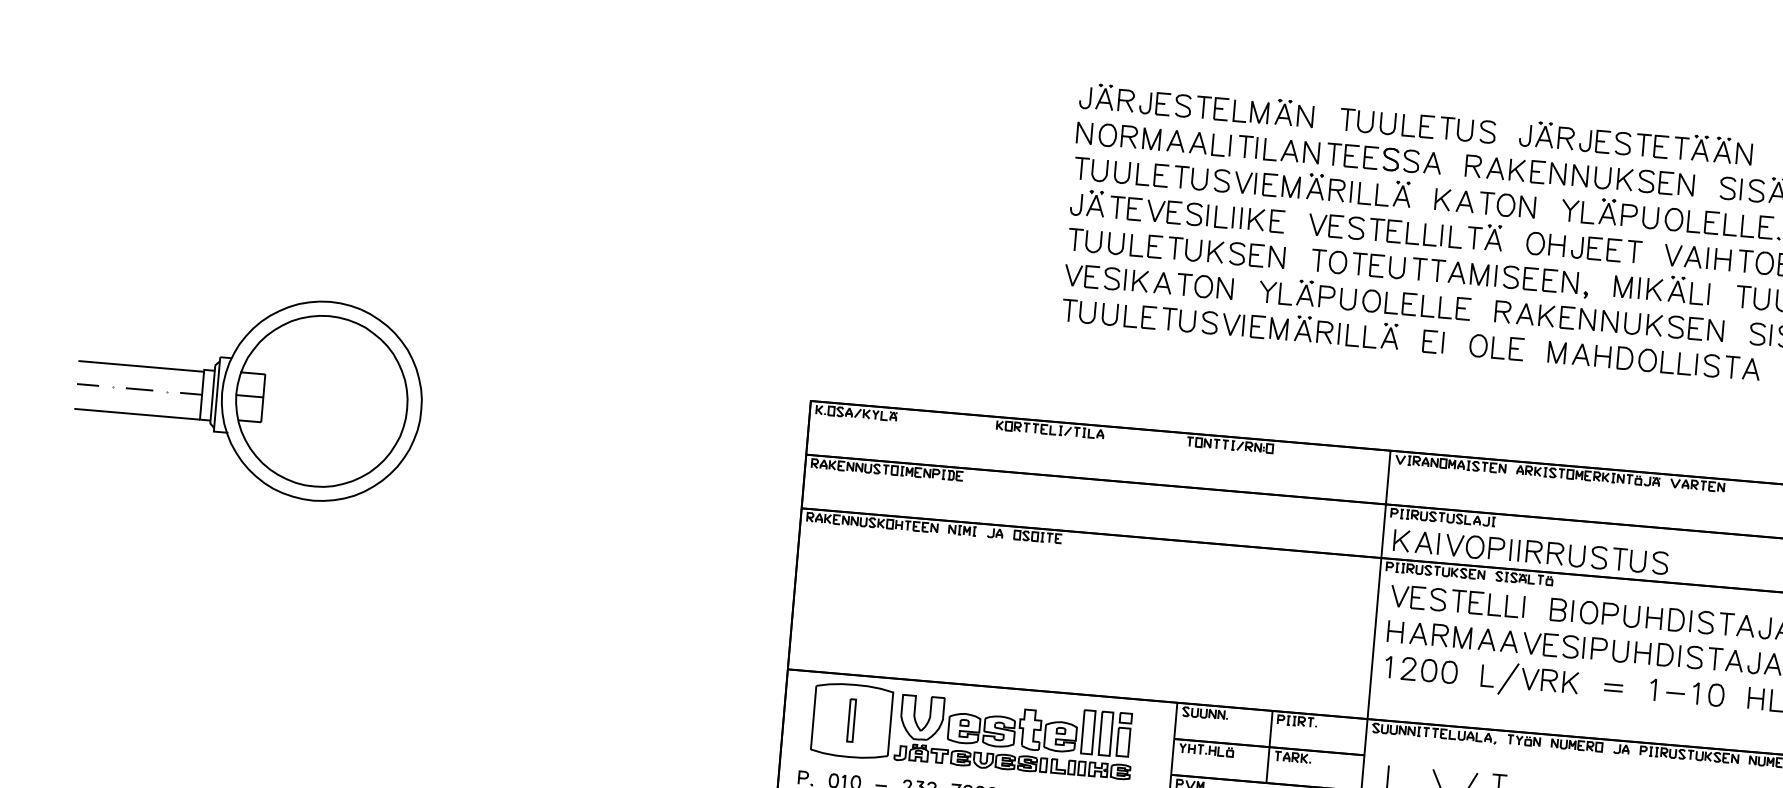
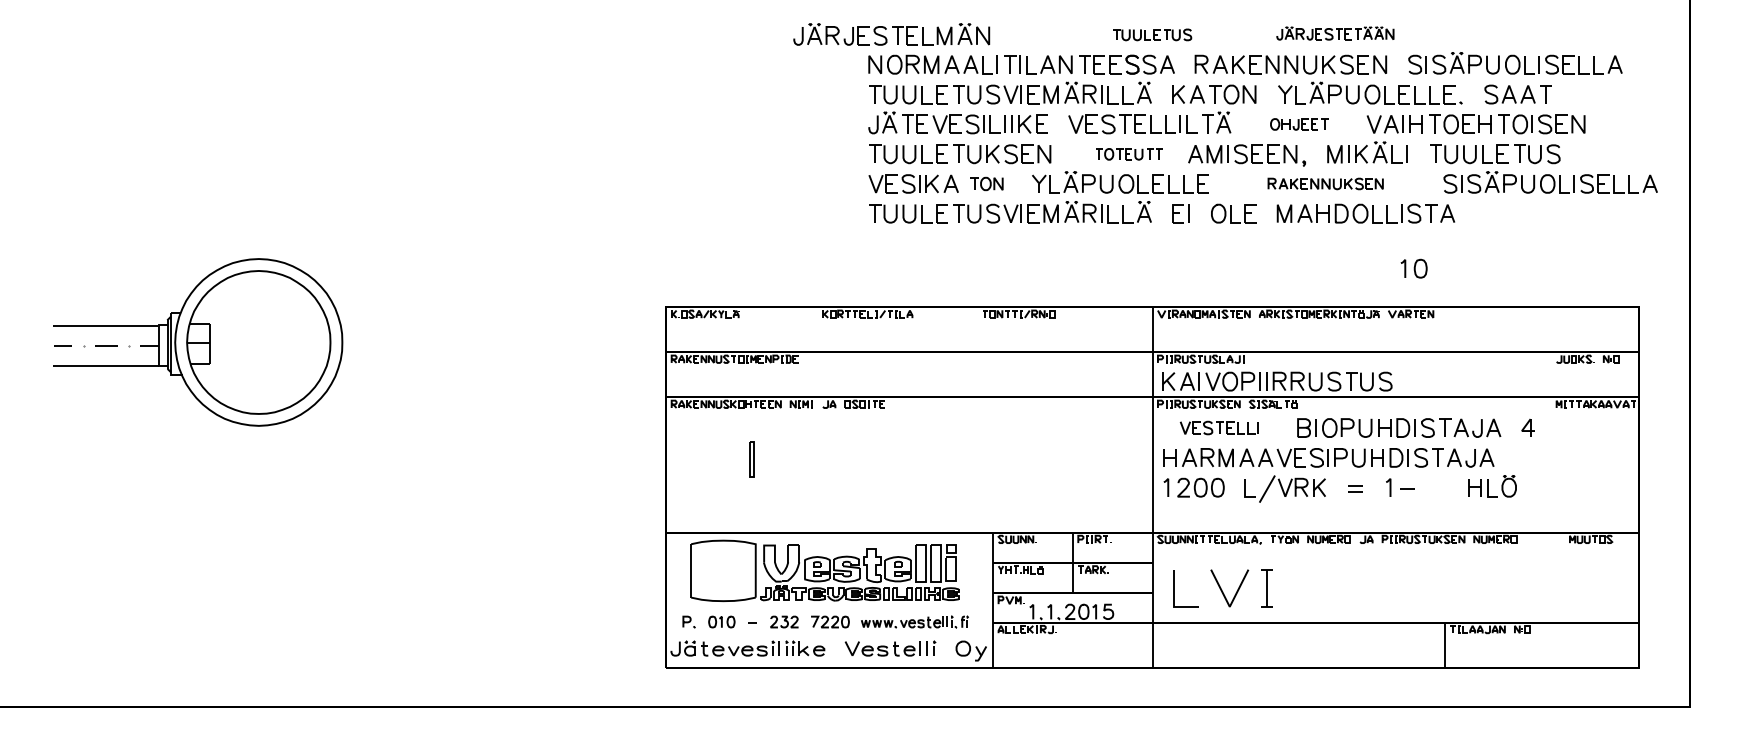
part: (1196, 105) -> (891, 34), moved
part: (1418, 125) -> (1152, 34), size x0.6
part: (1636, 143) -> (1335, 33), size x0.6
part: (1584, 247) -> (1299, 124), size x0.6
part: (1378, 266) -> (1129, 154), size x0.6
part: (1205, 286) -> (986, 183), size x0.7
part: (1608, 320) -> (1325, 183), size x0.6
part: (1457, 600) -> (1219, 427), size x0.7
part: (1707, 694) -> (1413, 268), moved
line: (849, 720) -> (750, 459), moved

